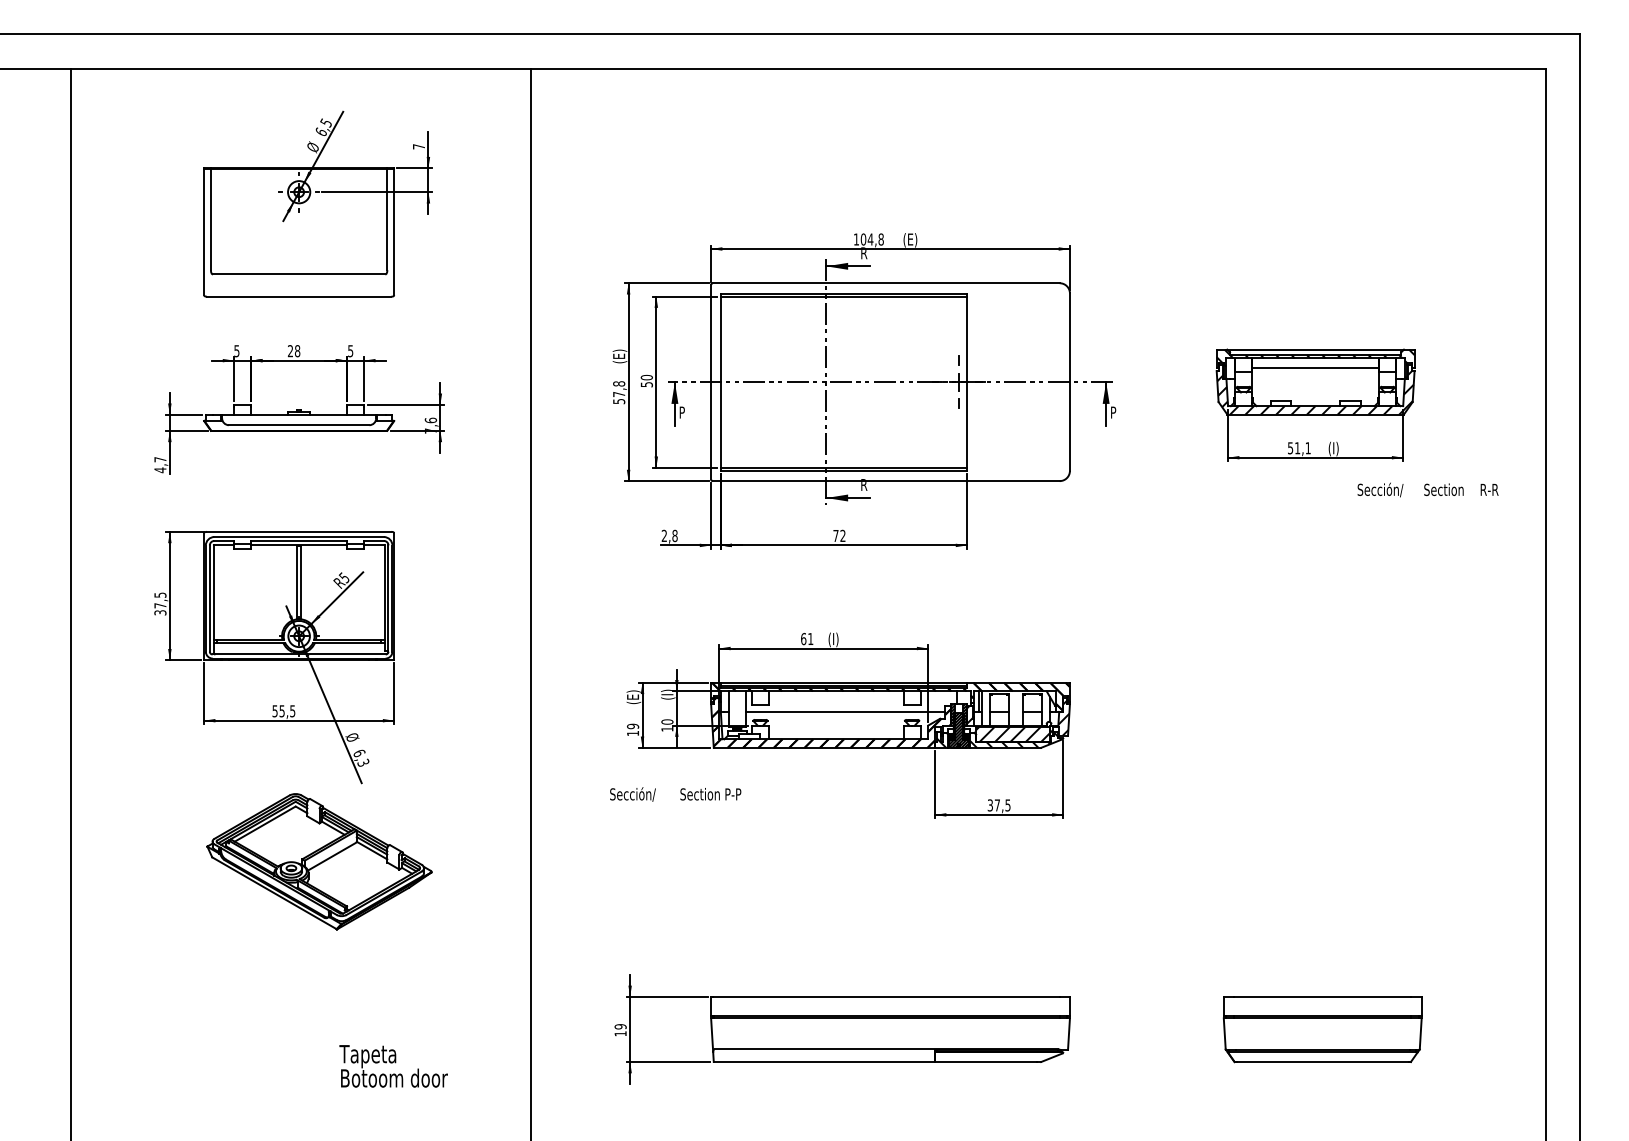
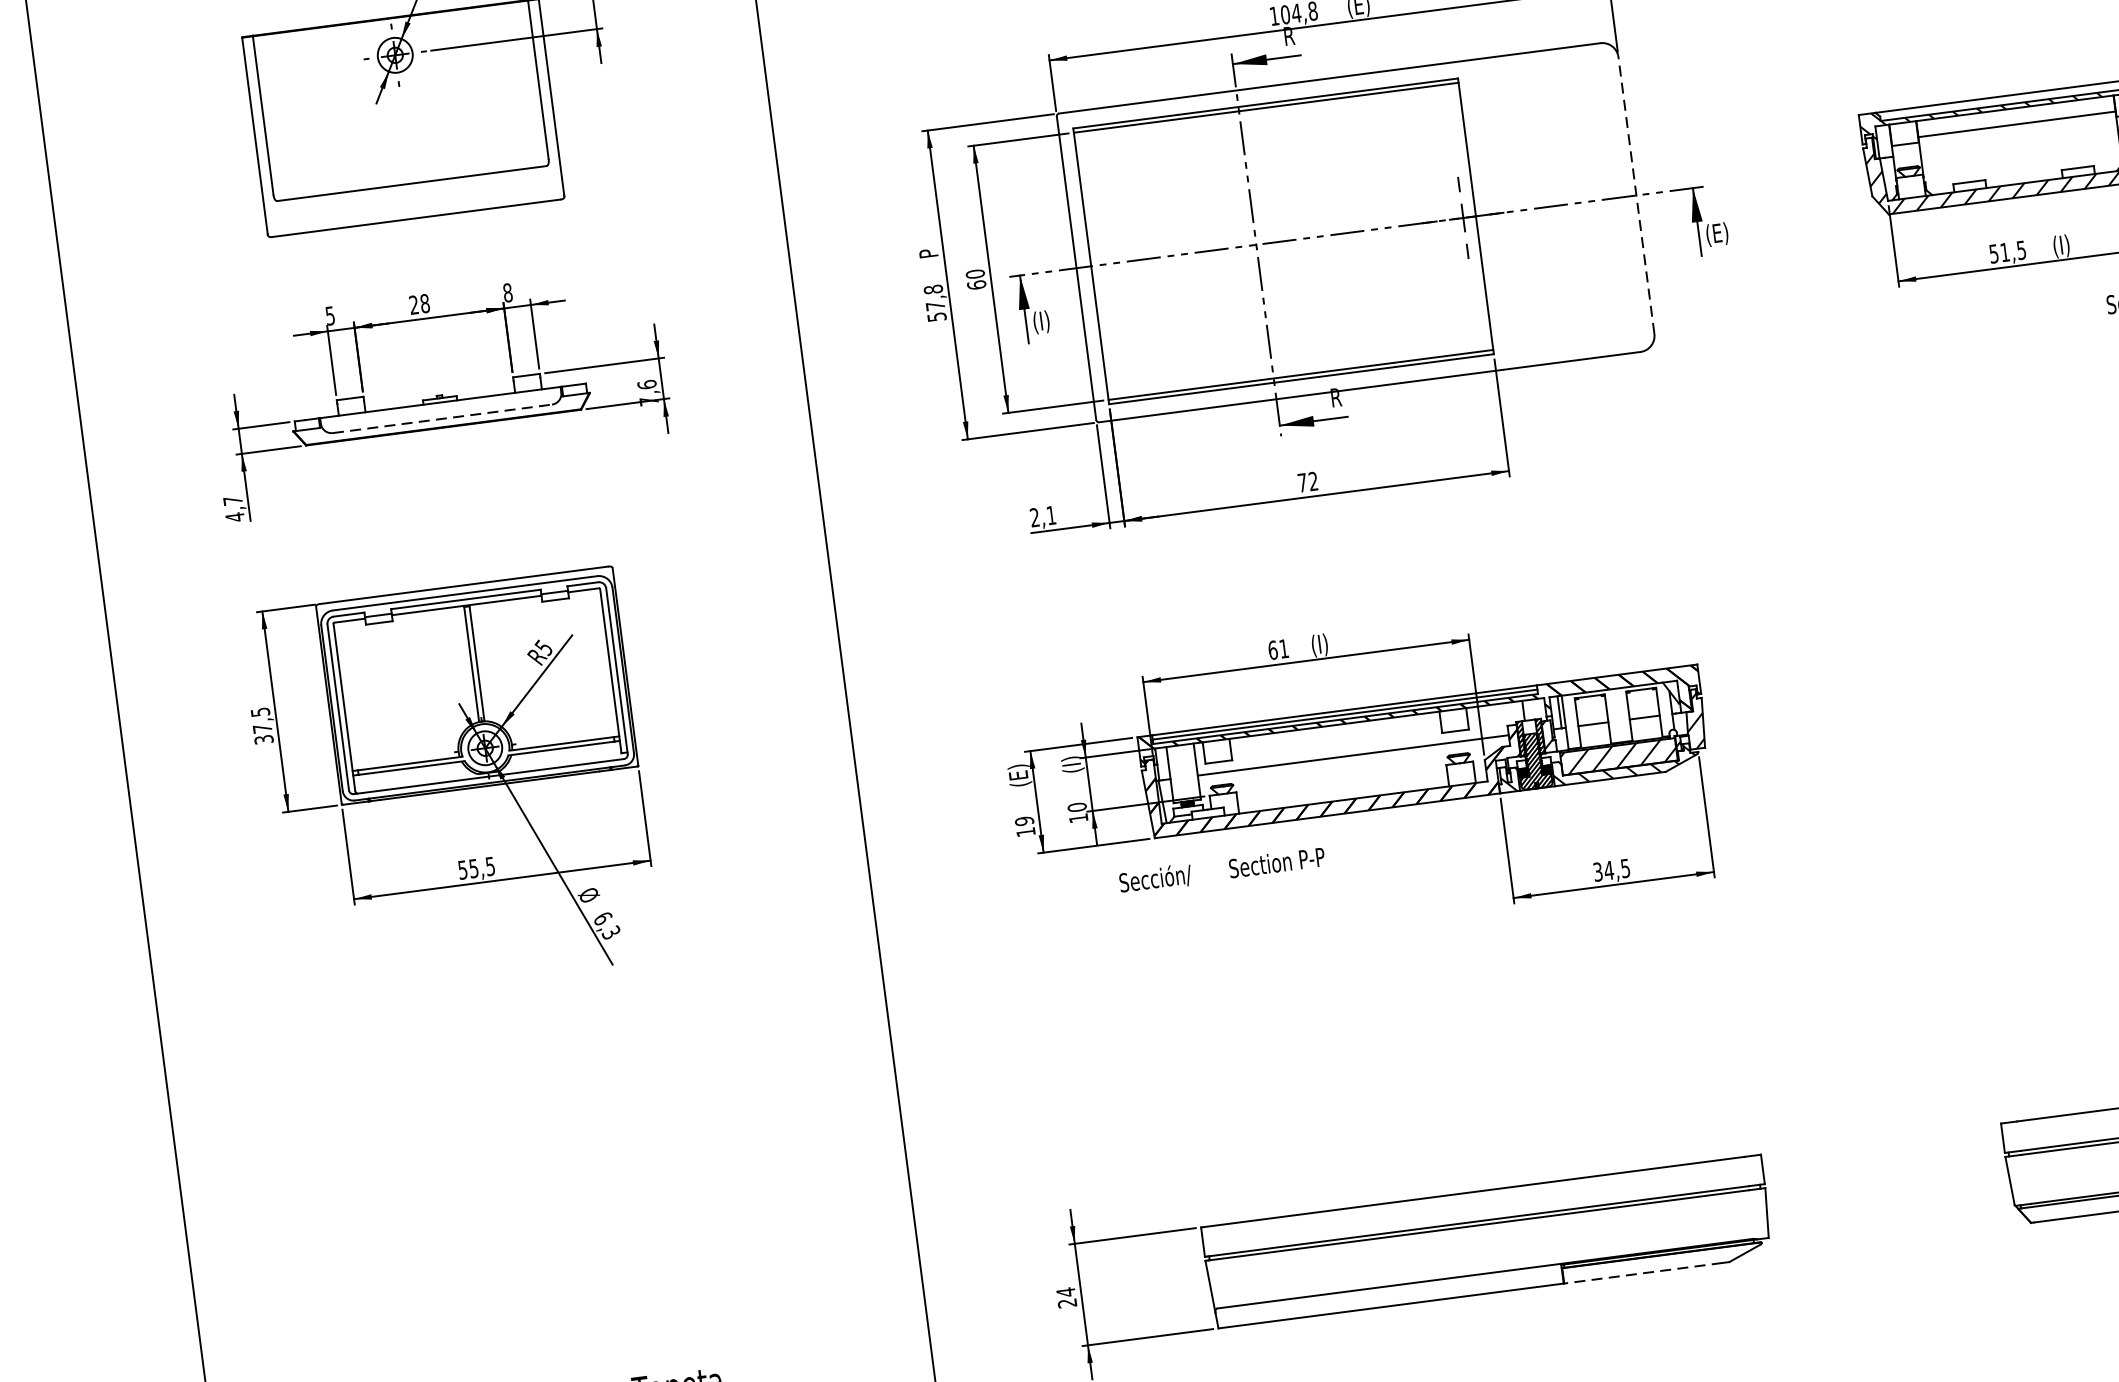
text: (350, 351) -> (507, 293), 5 -> 8
text: (619, 356) -> (928, 246), (E) -> P
line: (1069, 382) -> (1635, 196), solid -> dashed
text: (646, 384) -> (976, 284), 50 -> 60
text: (684, 413) -> (1041, 322), P -> (I)
text: (1117, 413) -> (1716, 234), P -> (E)
line: (299, 425) -> (443, 419), solid -> dashed
text: (1307, 448) -> (2020, 250), 51,1 -> 51,5
text: (674, 535) -> (1050, 514), 2,8 -> 2,1
text: (675, 794) -> (1221, 870), moved
text: (997, 805) -> (1609, 870), 37,5 -> 34,5
part: (319, 861) -> (562, 1095), removed
text: (620, 1029) -> (1066, 1296), 19 -> 24
line: (986, 1062) -> (1644, 1273), solid -> dashed

